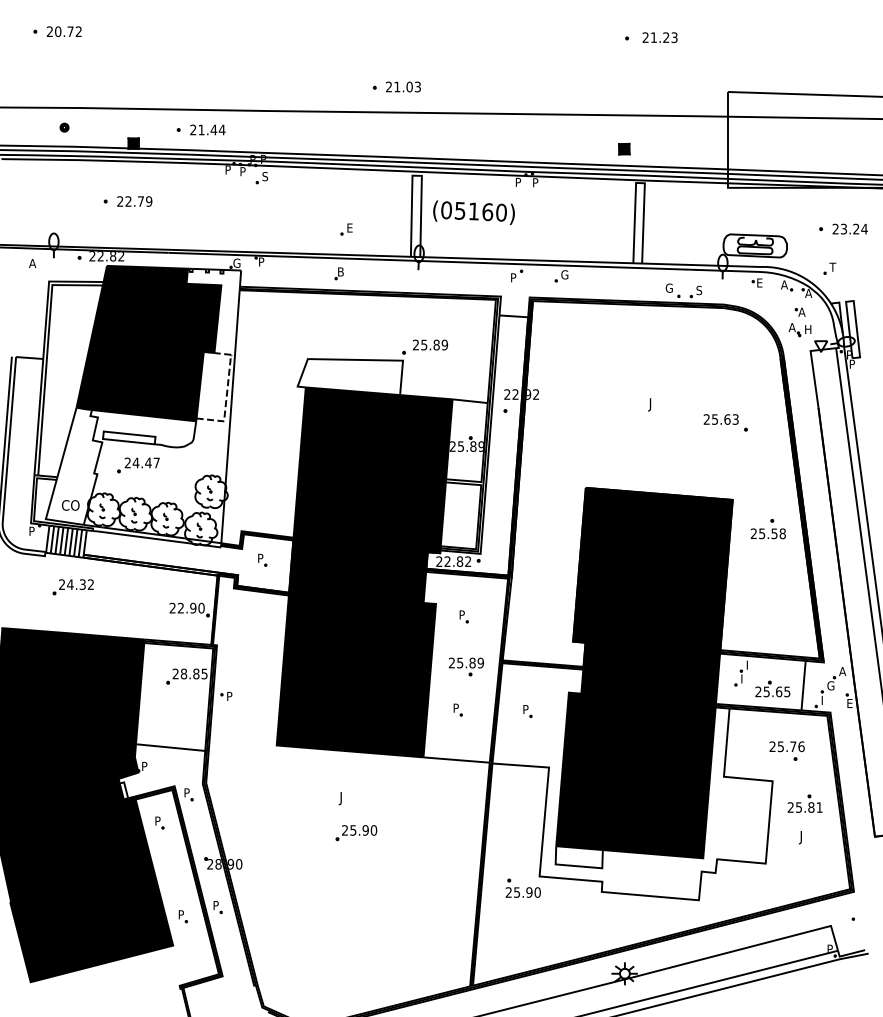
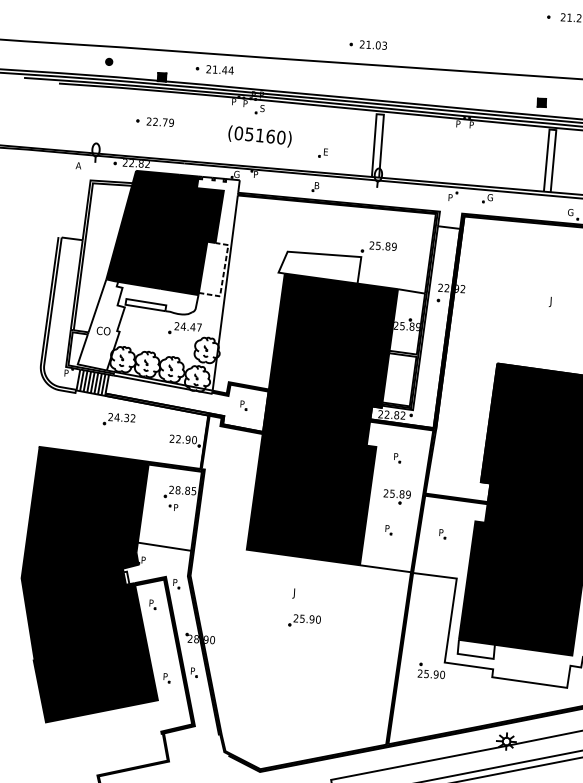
text: (473, 212) -> (259, 136), moved
part: (138, 465) -> (185, 328), moved
text: (70, 505) -> (103, 331), moved
part: (72, 587) -> (118, 419), moved
part: (226, 696) -> (173, 507), moved

